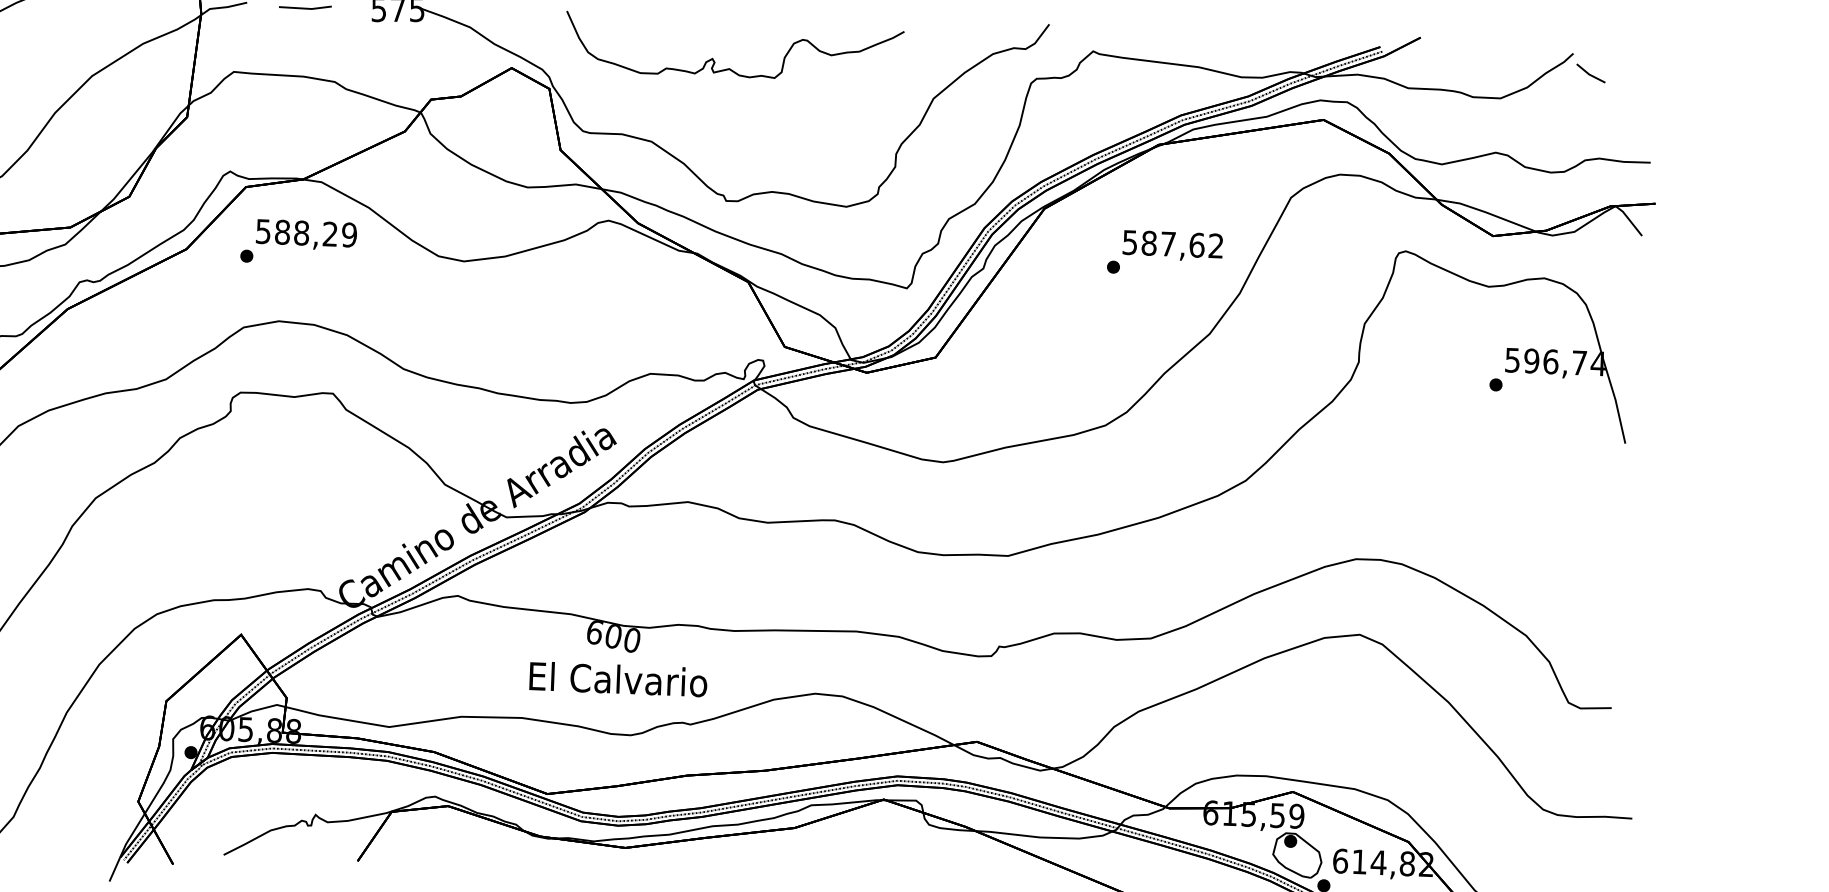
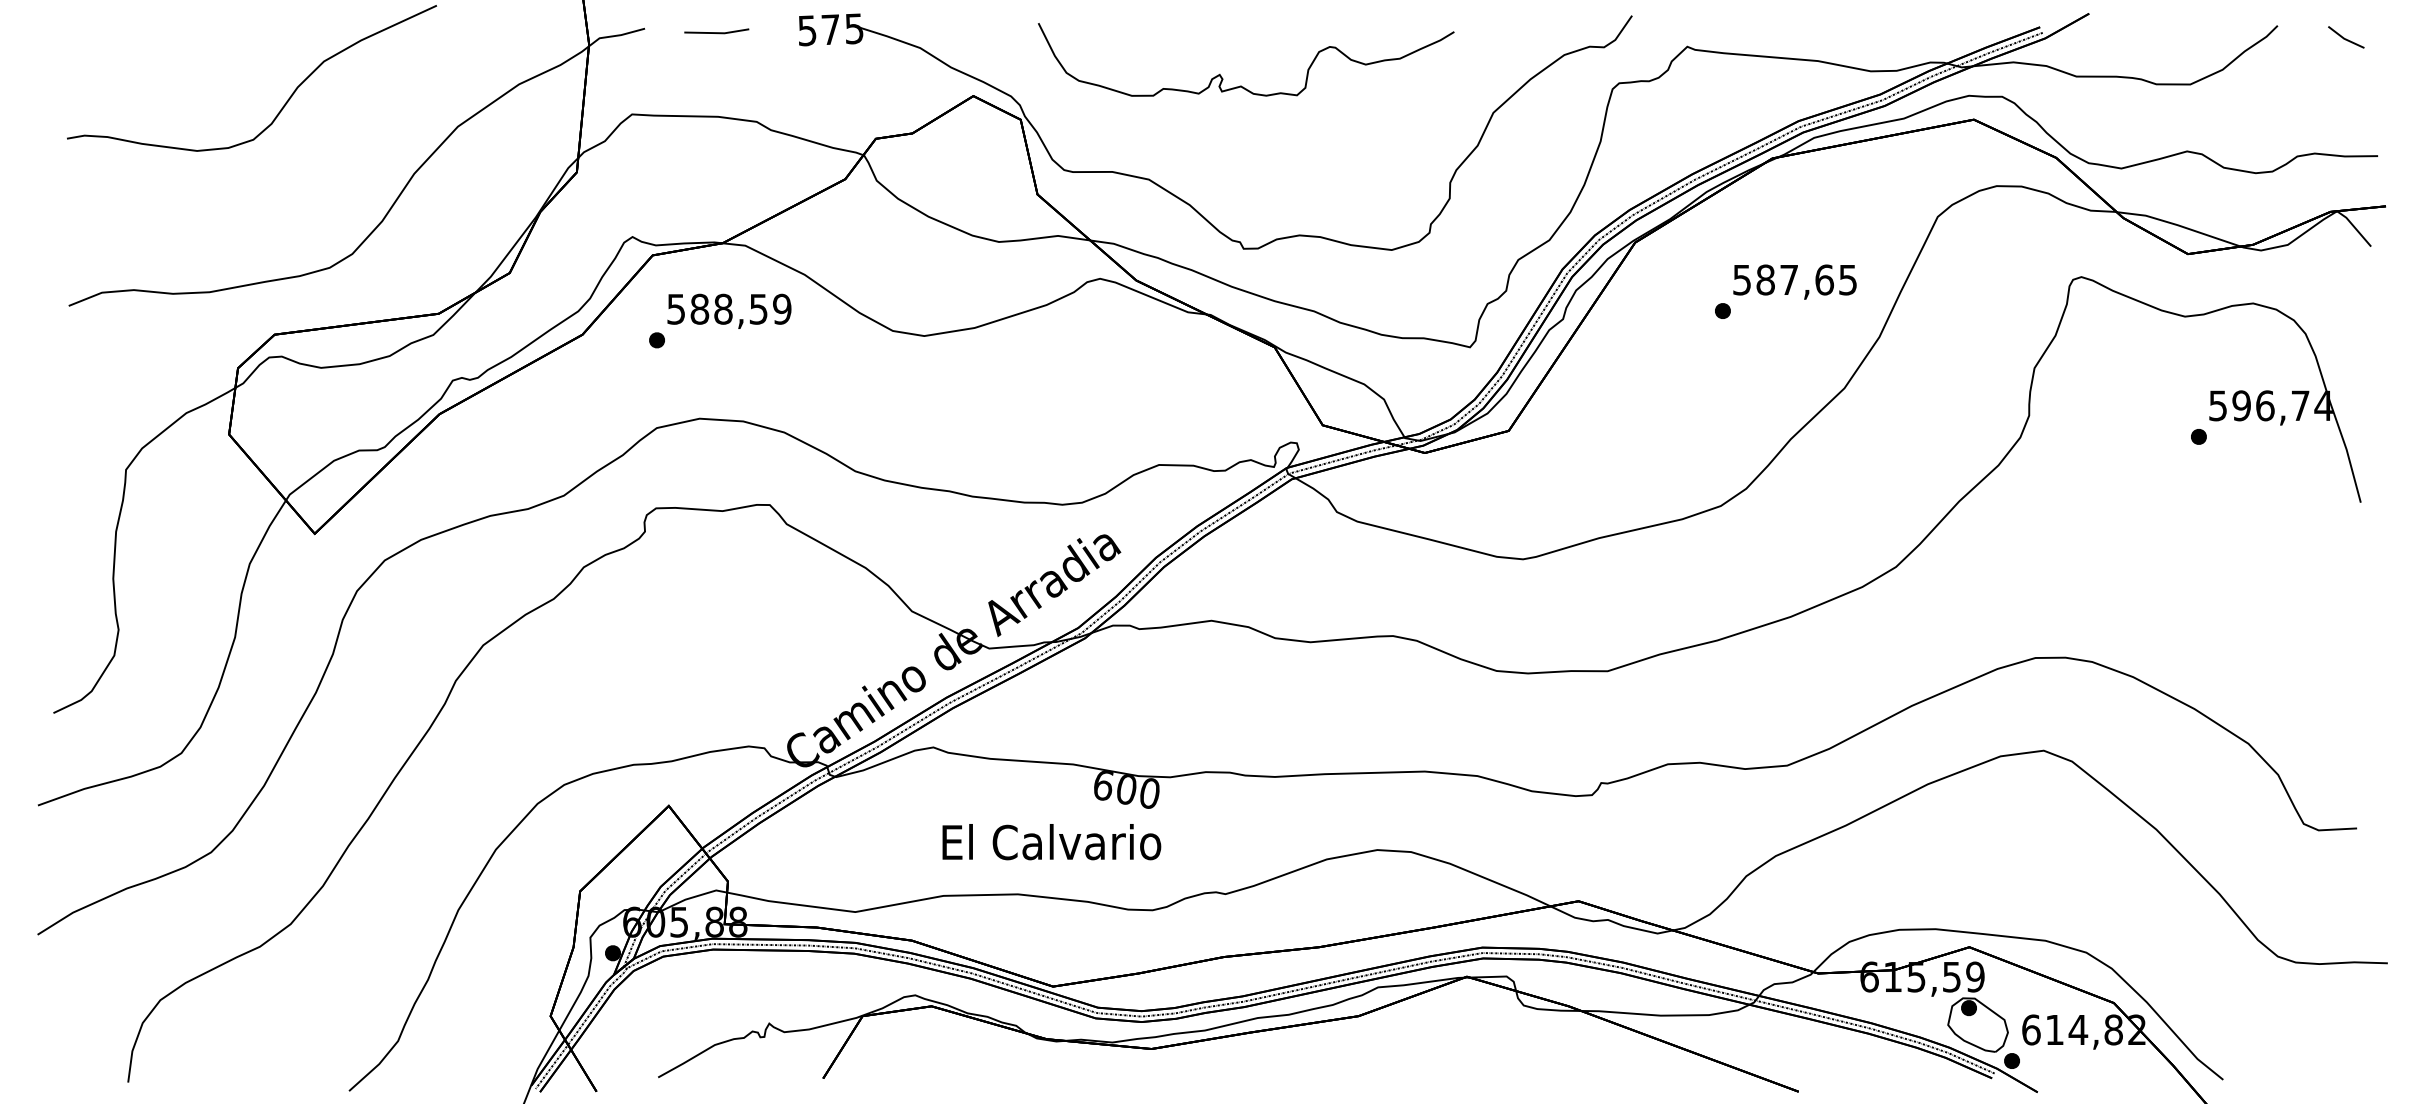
line: (1591, 74) -> (2346, 38), moved
text: (330, 233) -> (758, 308), 588,29 -> 588,59
text: (1215, 245) -> (1847, 279), 587,62 -> 587,65
text: (618, 679) -> (1051, 842), moved

